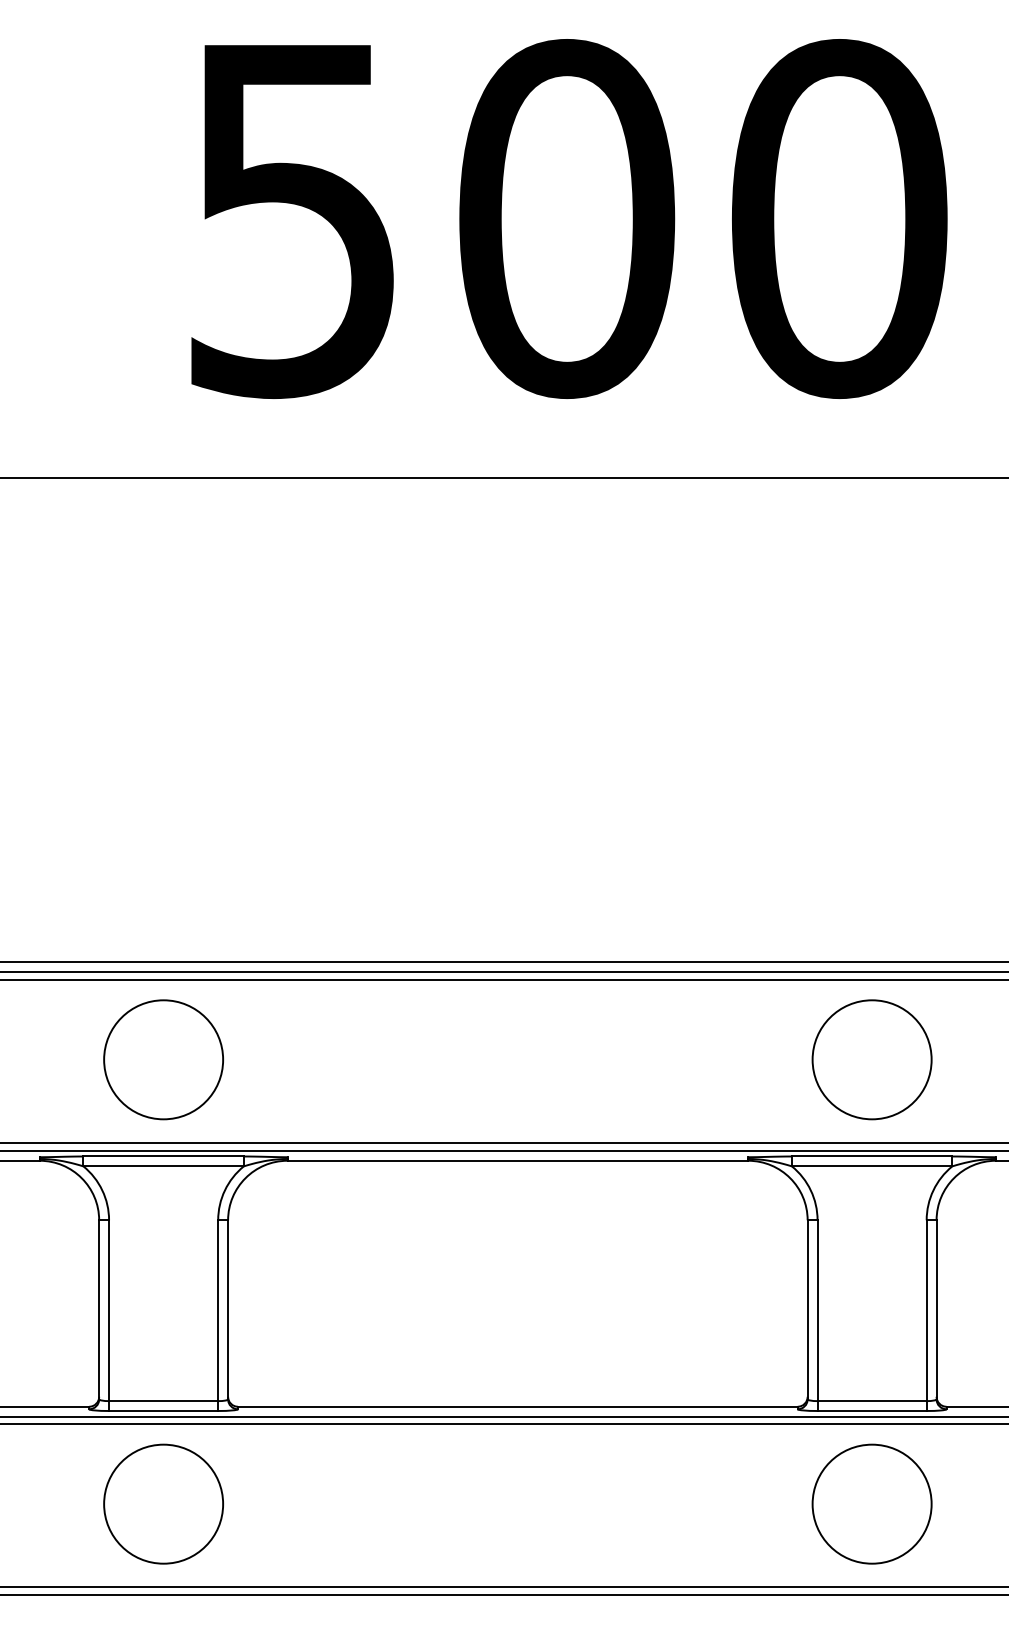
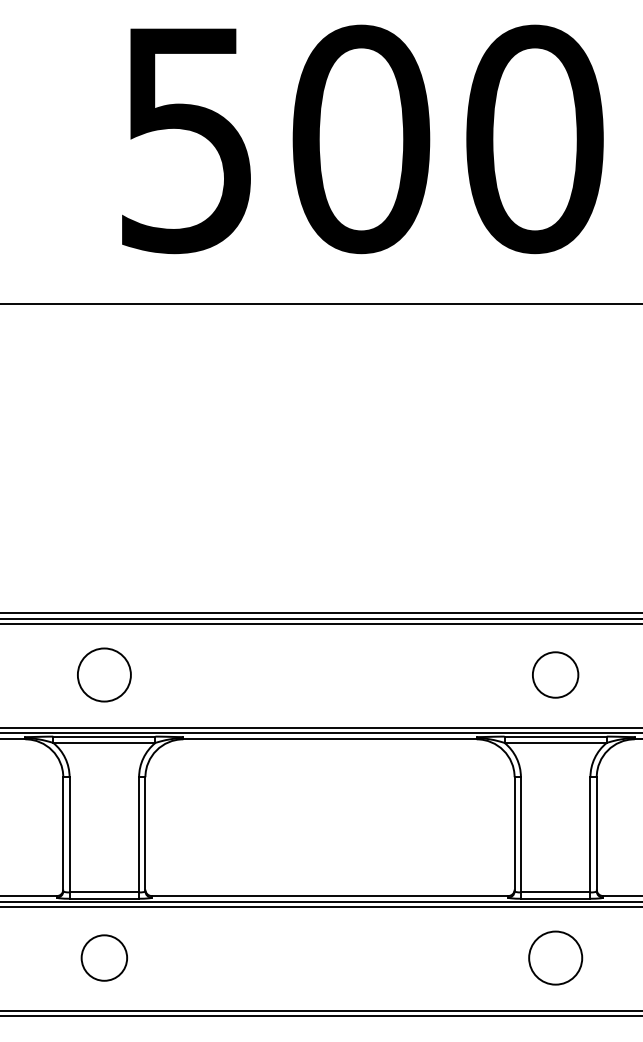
circle: (163, 1058) -> (104, 674), size x0.7
circle: (871, 1058) -> (555, 674), size x0.6
circle: (163, 1503) -> (104, 957), size x0.6
circle: (871, 1504) -> (555, 958), size x0.7

